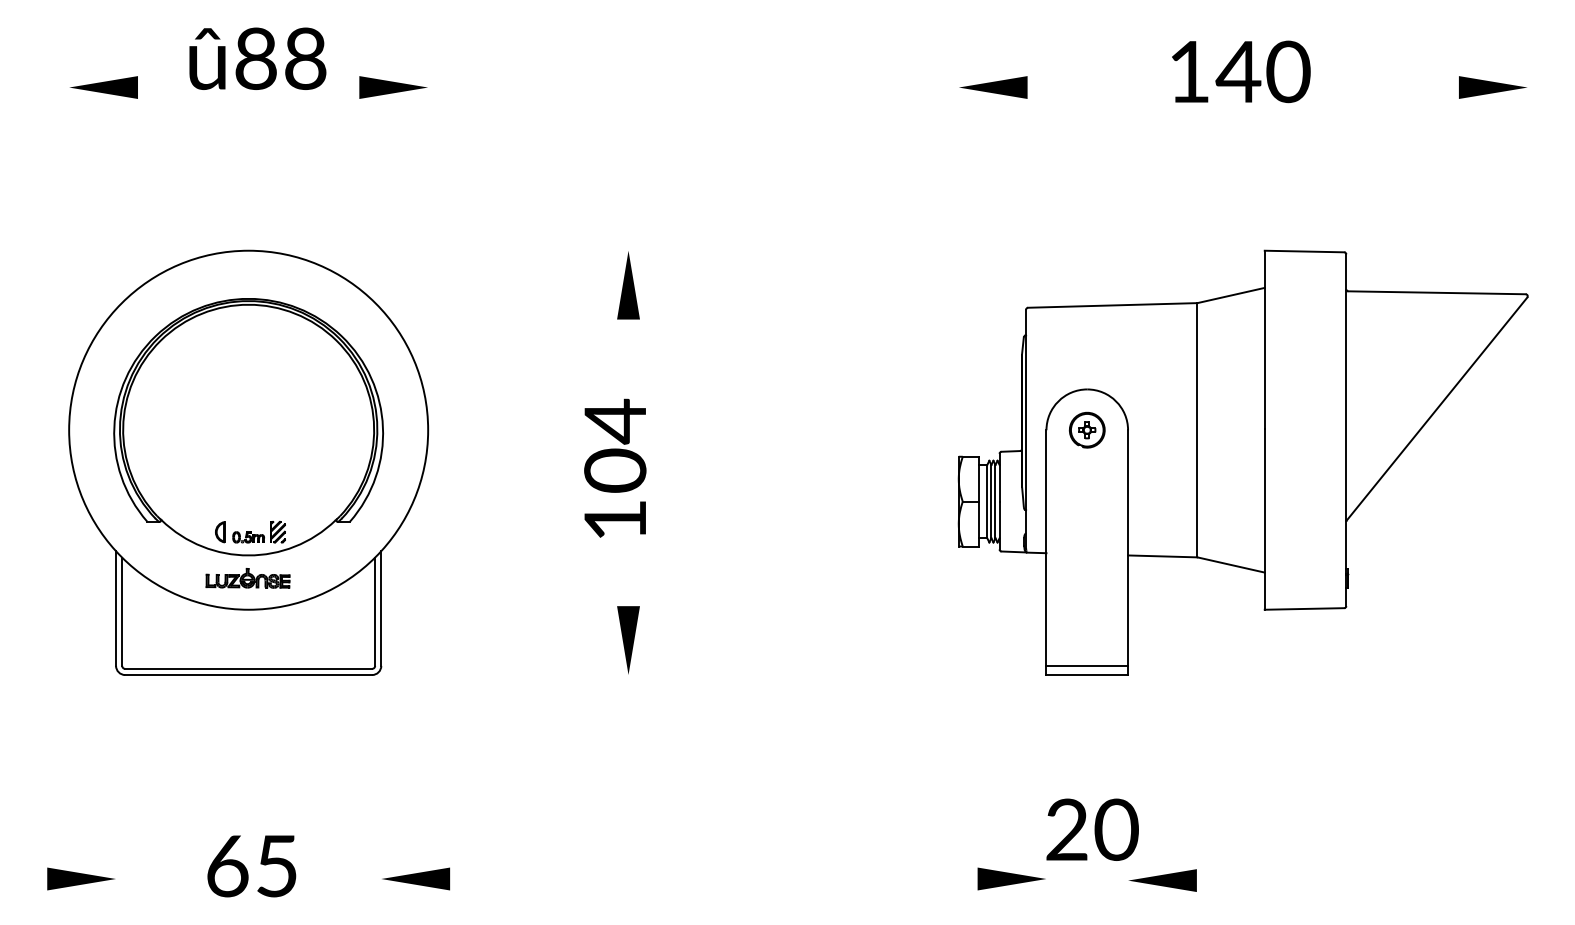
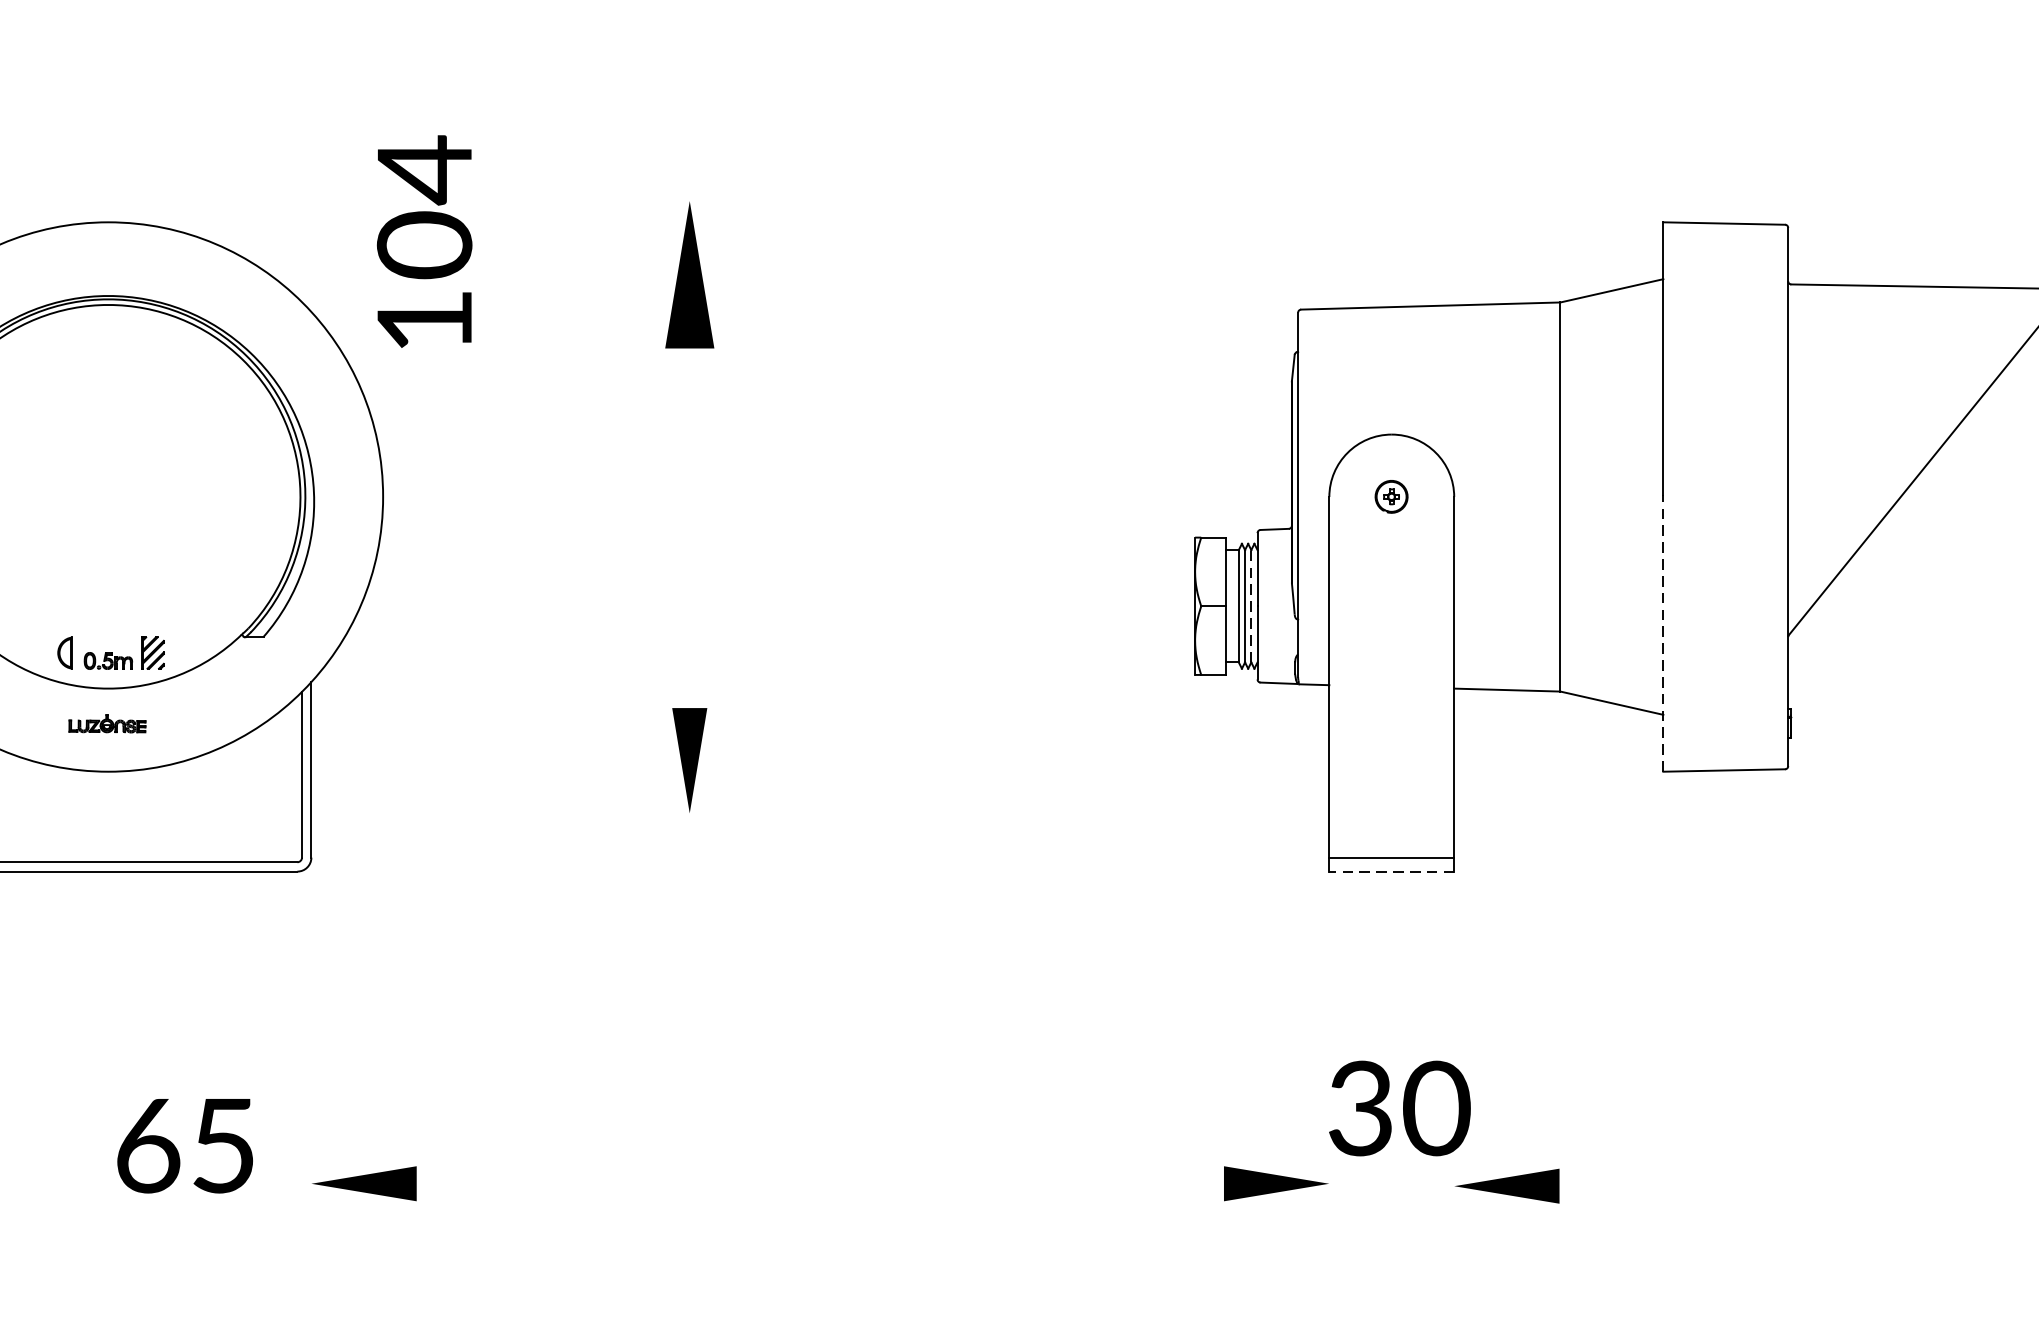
part: (628, 285) -> (689, 275), size x1.4
part: (1086, 429) -> (1390, 495), size x0.6
text: (615, 467) -> (424, 240), moved
line: (995, 501) -> (1251, 606), solid -> dashed
line: (1264, 518) -> (1662, 632), solid -> dashed
part: (247, 578) -> (106, 723), size x0.6
part: (628, 640) -> (689, 760), moved
line: (1087, 675) -> (1392, 872), solid -> dashed
text: (1066, 830) -> (1359, 1109), 20 -> 30
text: (251, 866) -> (184, 1146), moved

